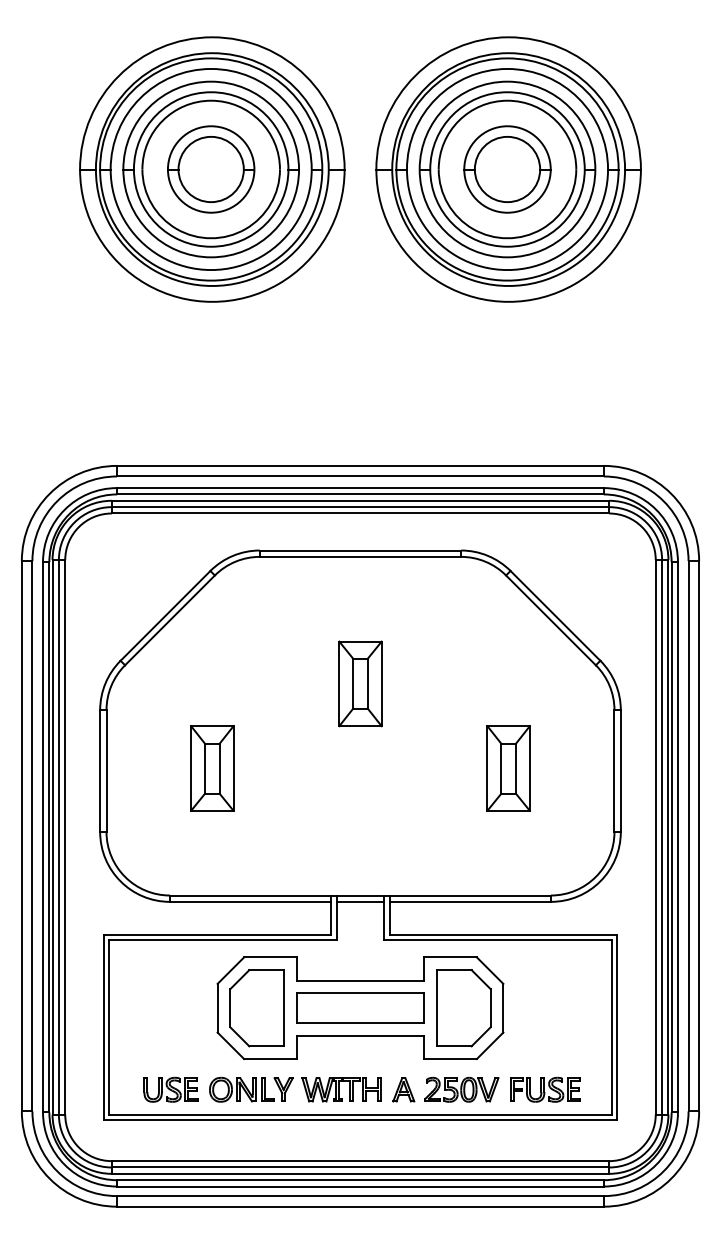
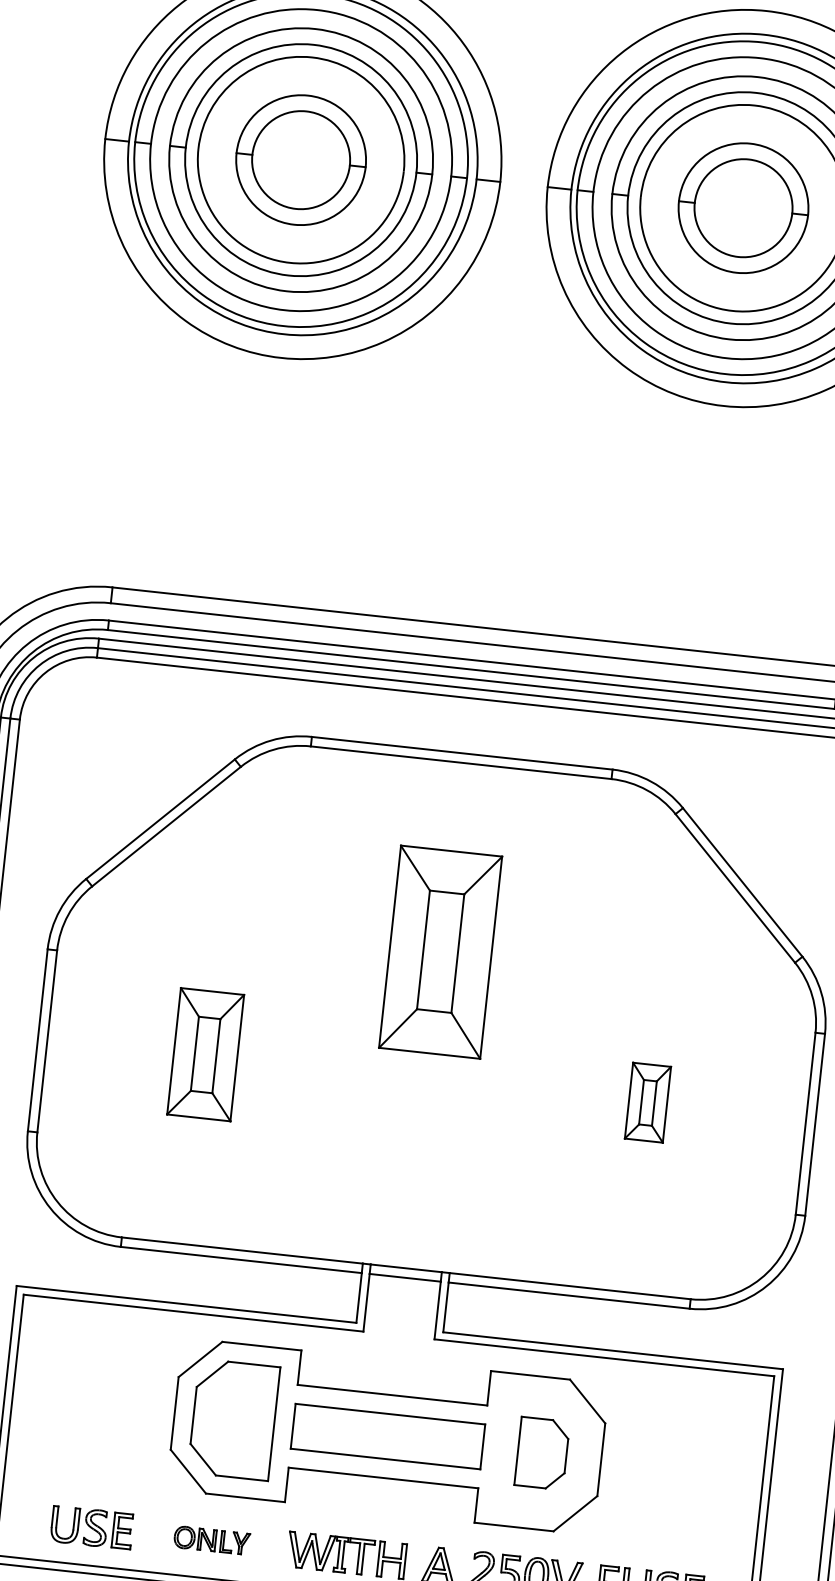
part: (360, 683) -> (440, 951), size x1.6
part: (508, 768) -> (647, 1102), size x0.6
part: (463, 1008) -> (541, 1453), size x0.6
part: (251, 1089) -> (212, 1540), size x0.6

